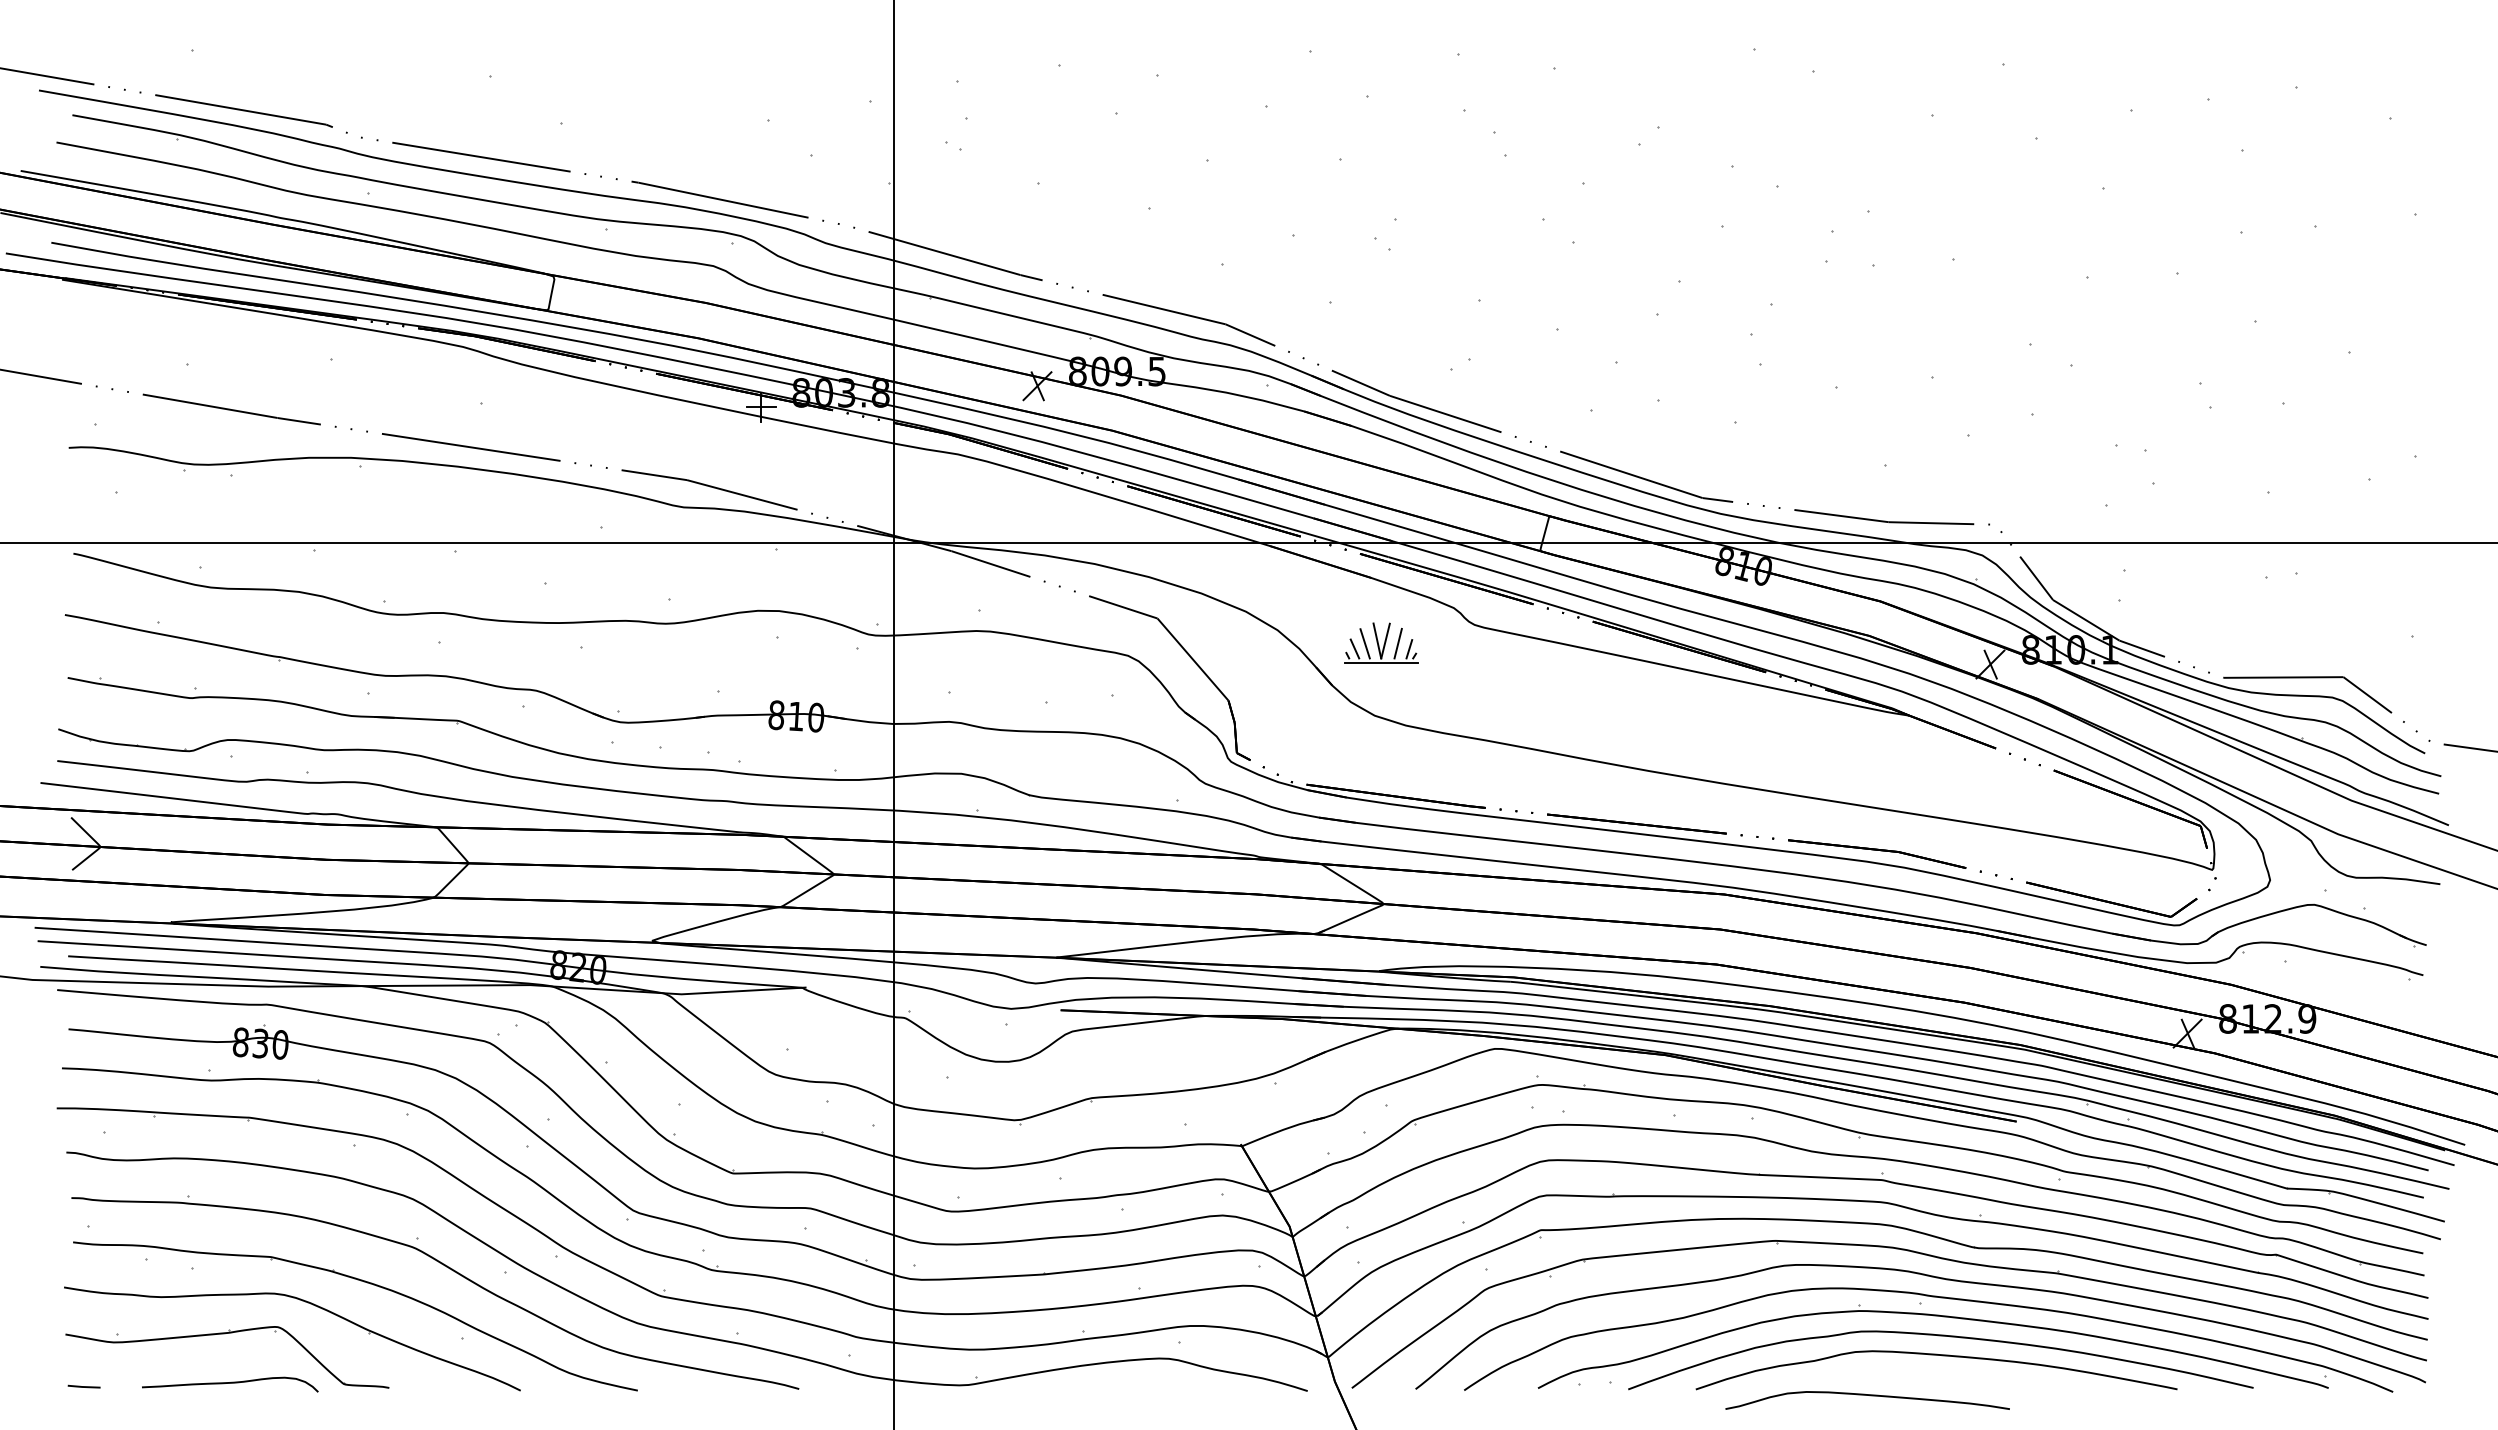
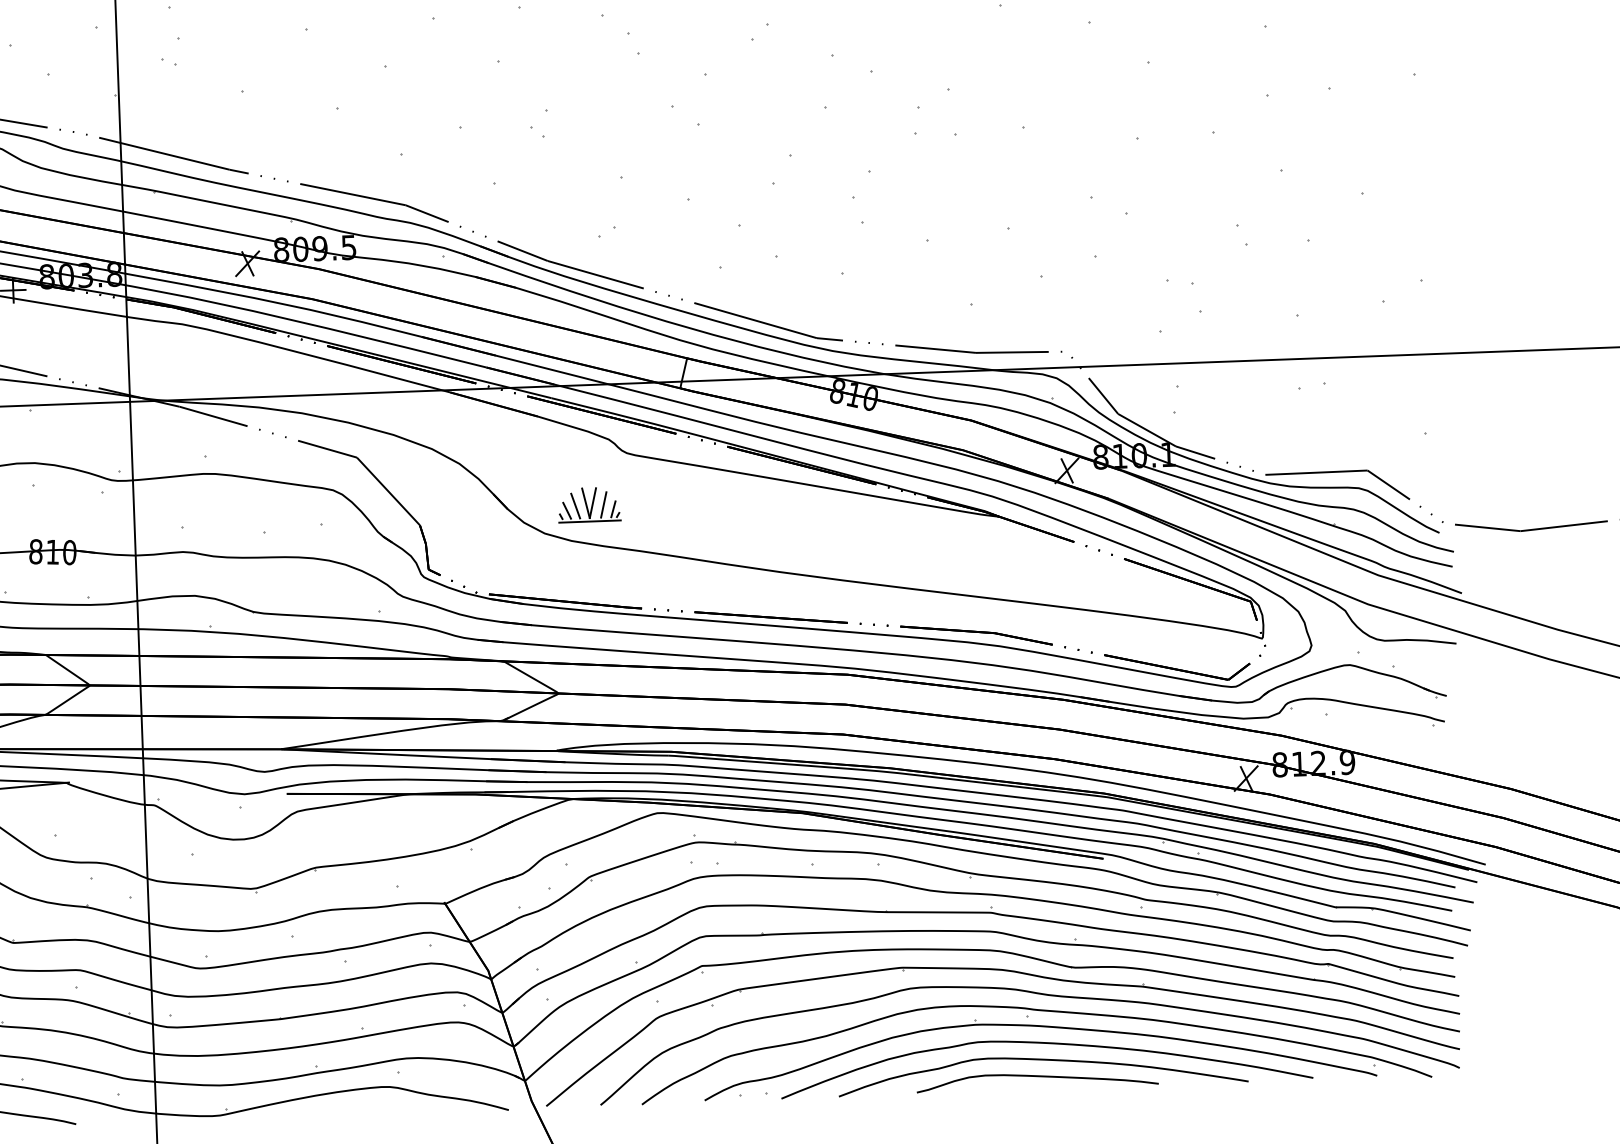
part: (1381, 642) -> (589, 504), moved
curve: (1867, 1395) -> (1037, 1076), moved

